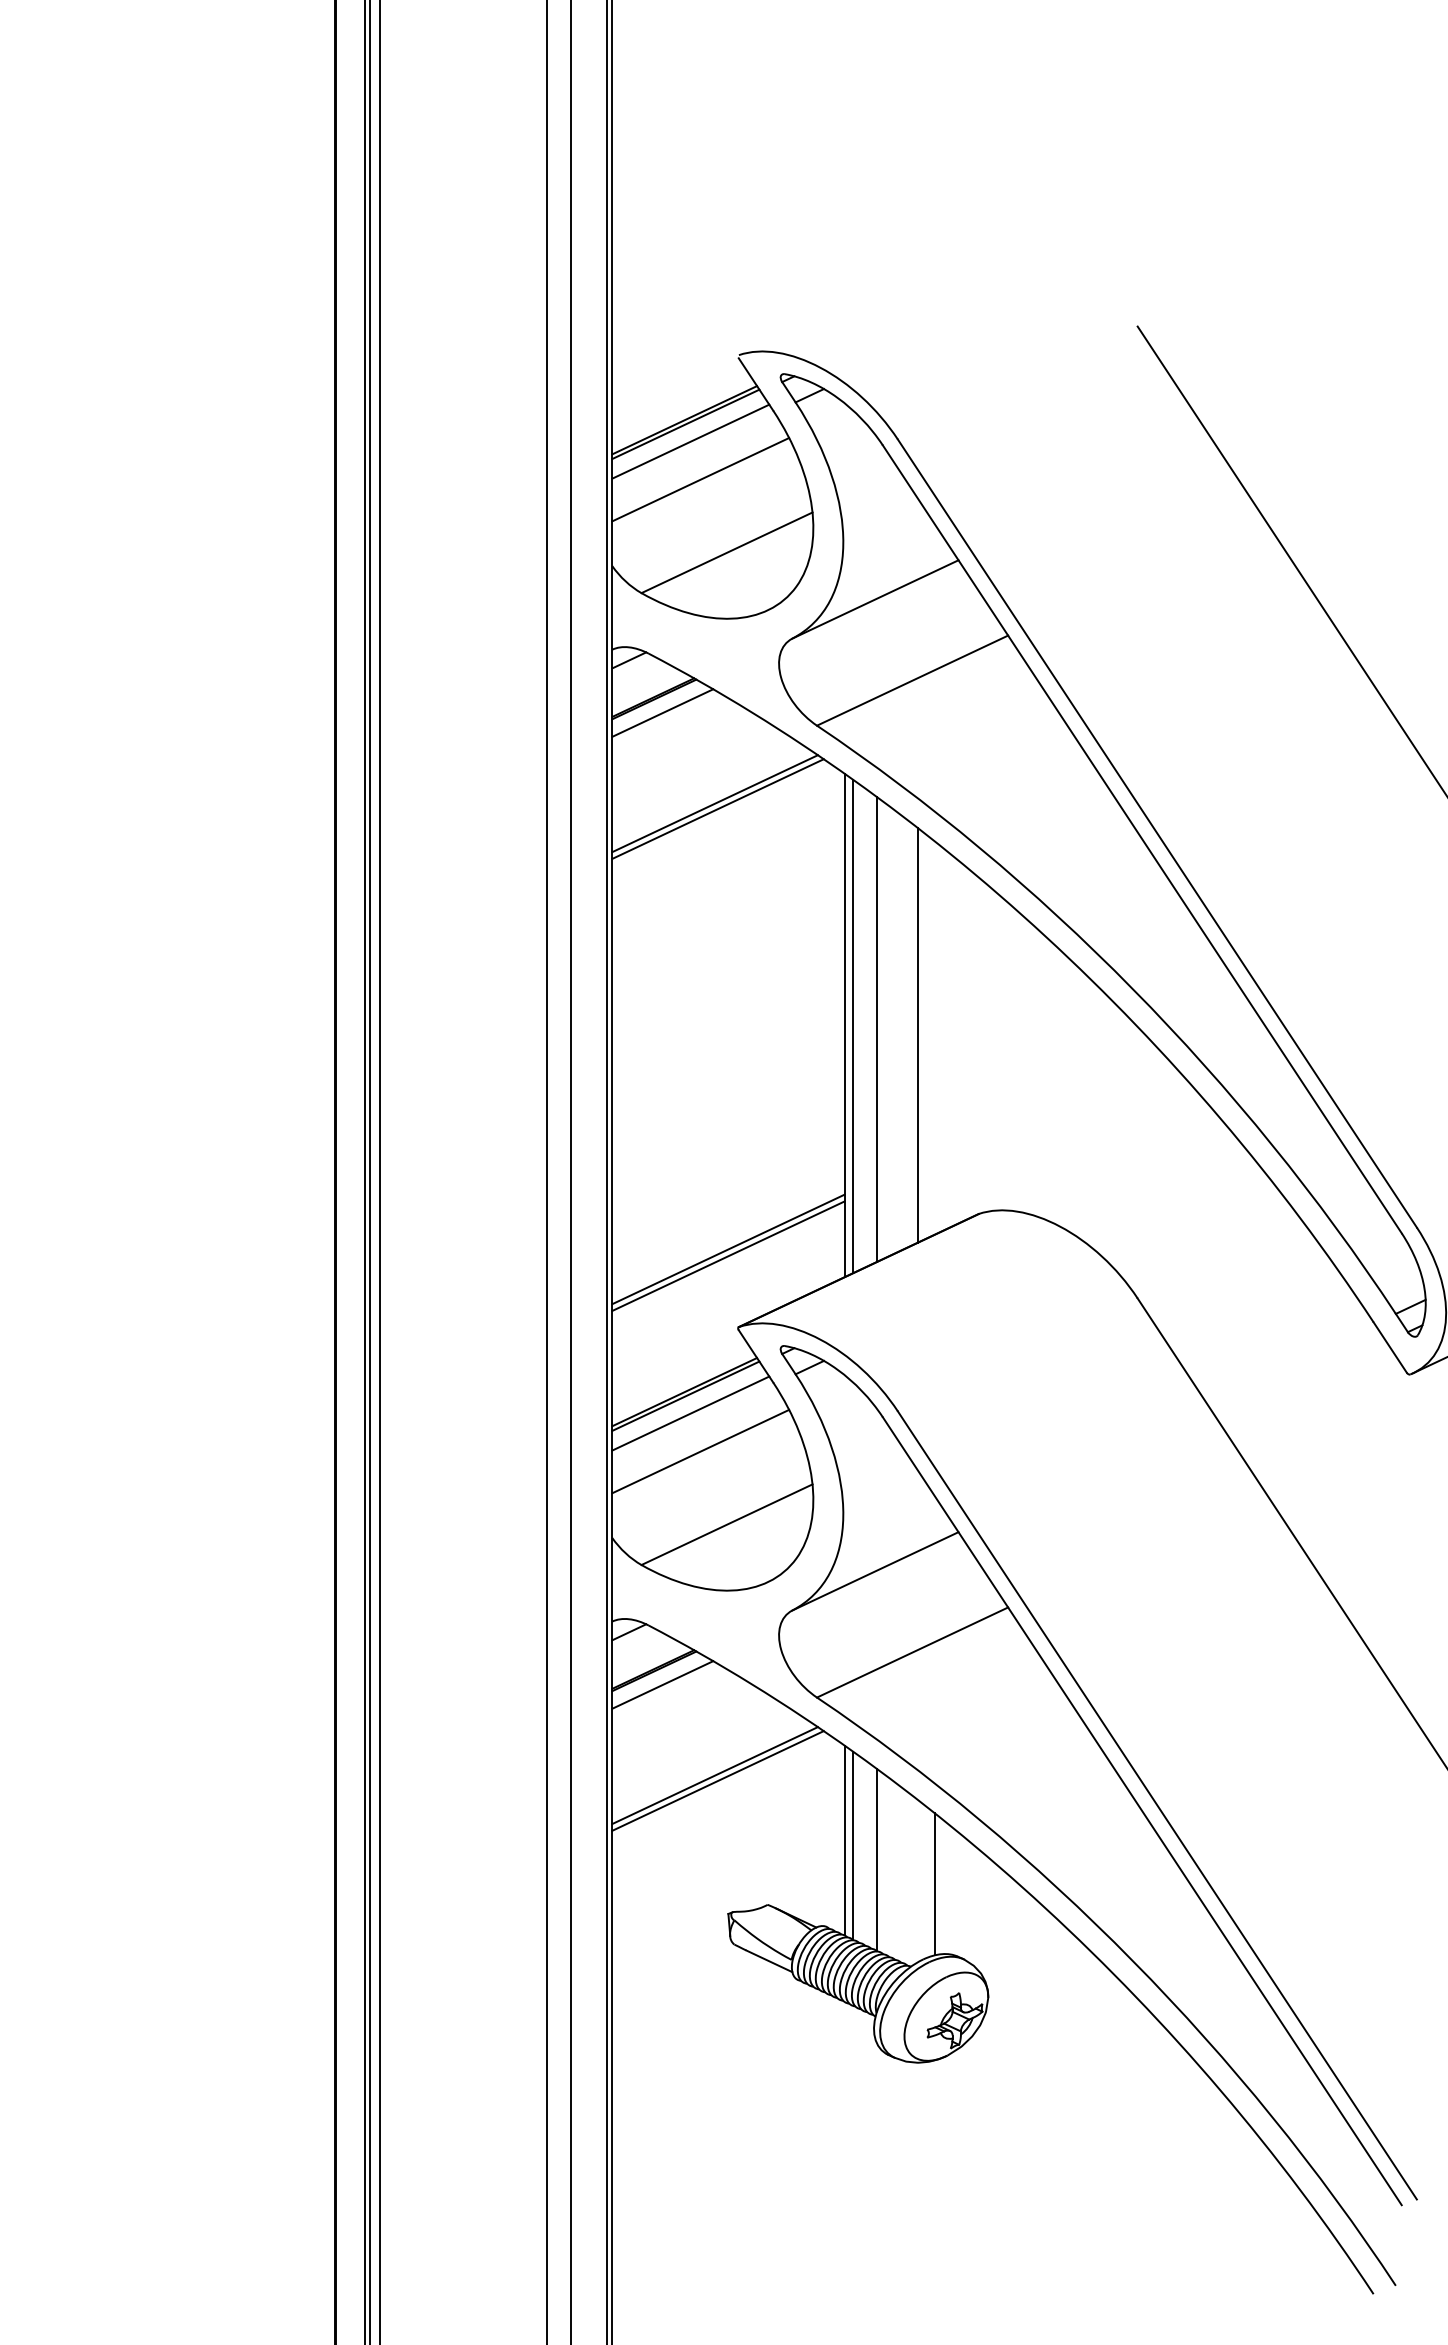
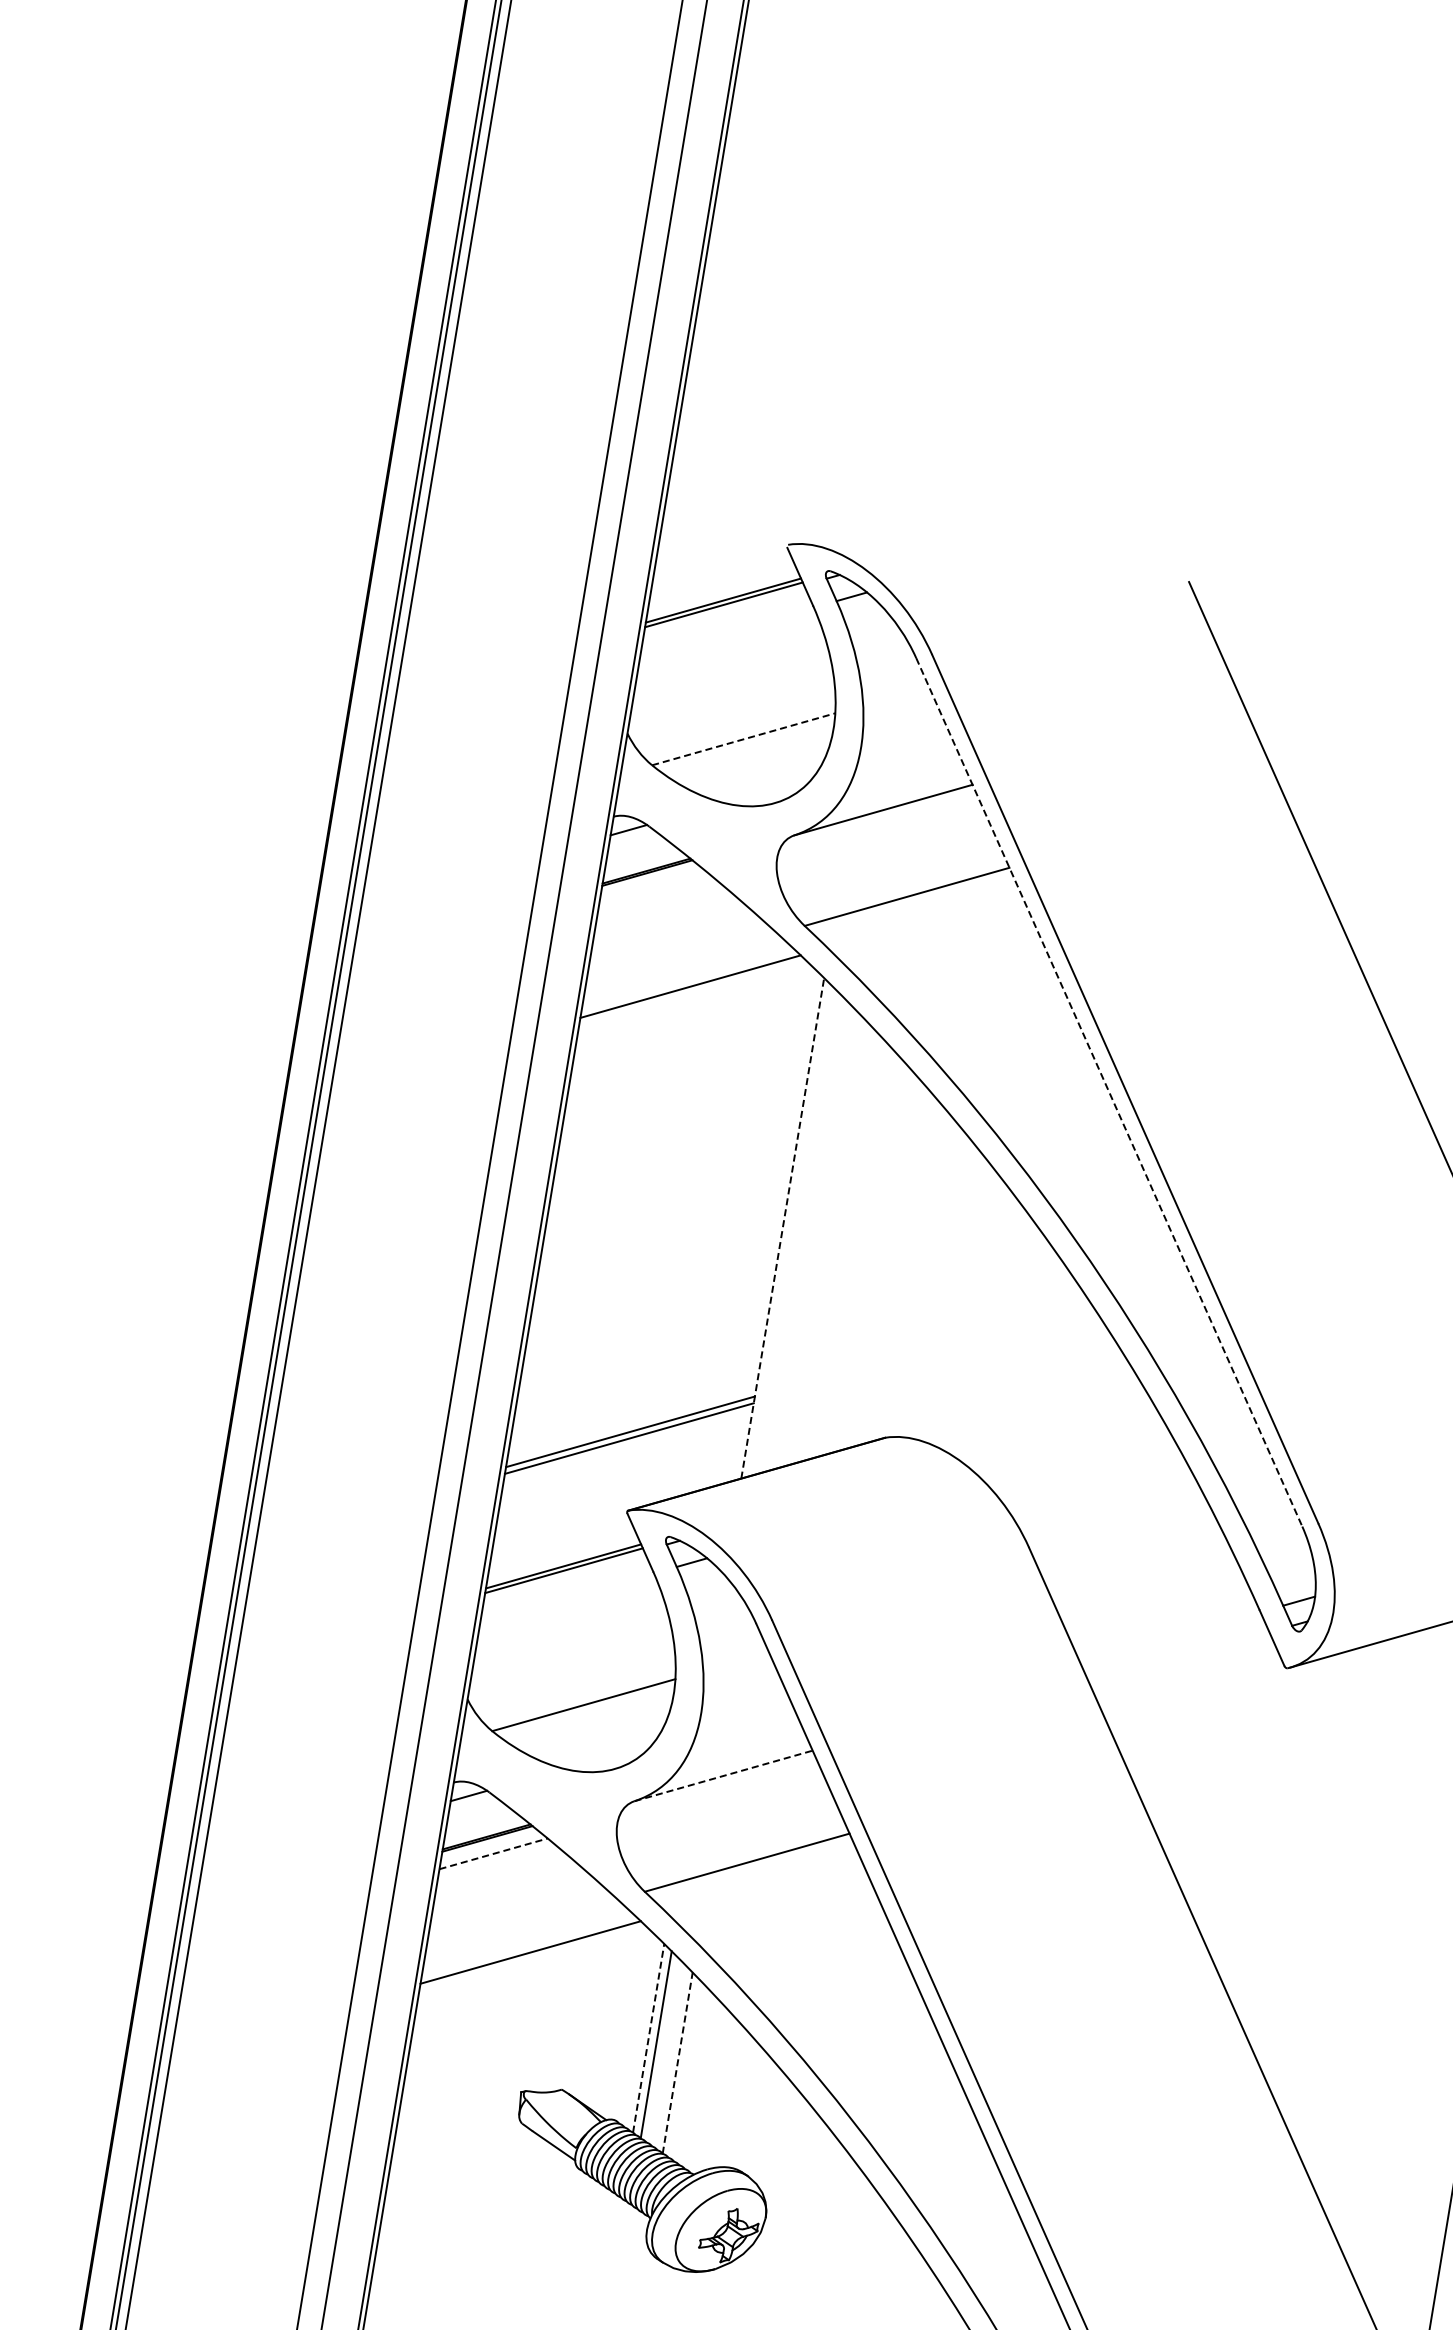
line: (690, 441) -> (725, 622), removed
line: (700, 479) -> (729, 662), removed
line: (727, 552) -> (744, 739), solid -> dashed
line: (662, 712) -> (653, 887), removed
line: (717, 808) -> (692, 991), removed
line: (1142, 839) -> (1109, 1092), solid -> dashed
line: (844, 1025) -> (782, 1228), solid -> dashed
line: (853, 1026) -> (791, 1230), removed
line: (876, 1029) -> (813, 1237), removed
line: (917, 1035) -> (853, 1250), removed
line: (690, 1413) -> (565, 1588), removed
line: (700, 1451) -> (569, 1628), removed
line: (875, 1571) -> (723, 1776), solid -> dashed
line: (662, 1684) -> (493, 1853), solid -> dashed
line: (717, 1780) -> (532, 1957), removed
line: (844, 1840) -> (648, 2038), solid -> dashed
line: (876, 1859) -> (677, 2062), solid -> dashed
line: (934, 1884) -> (730, 2096), removed

